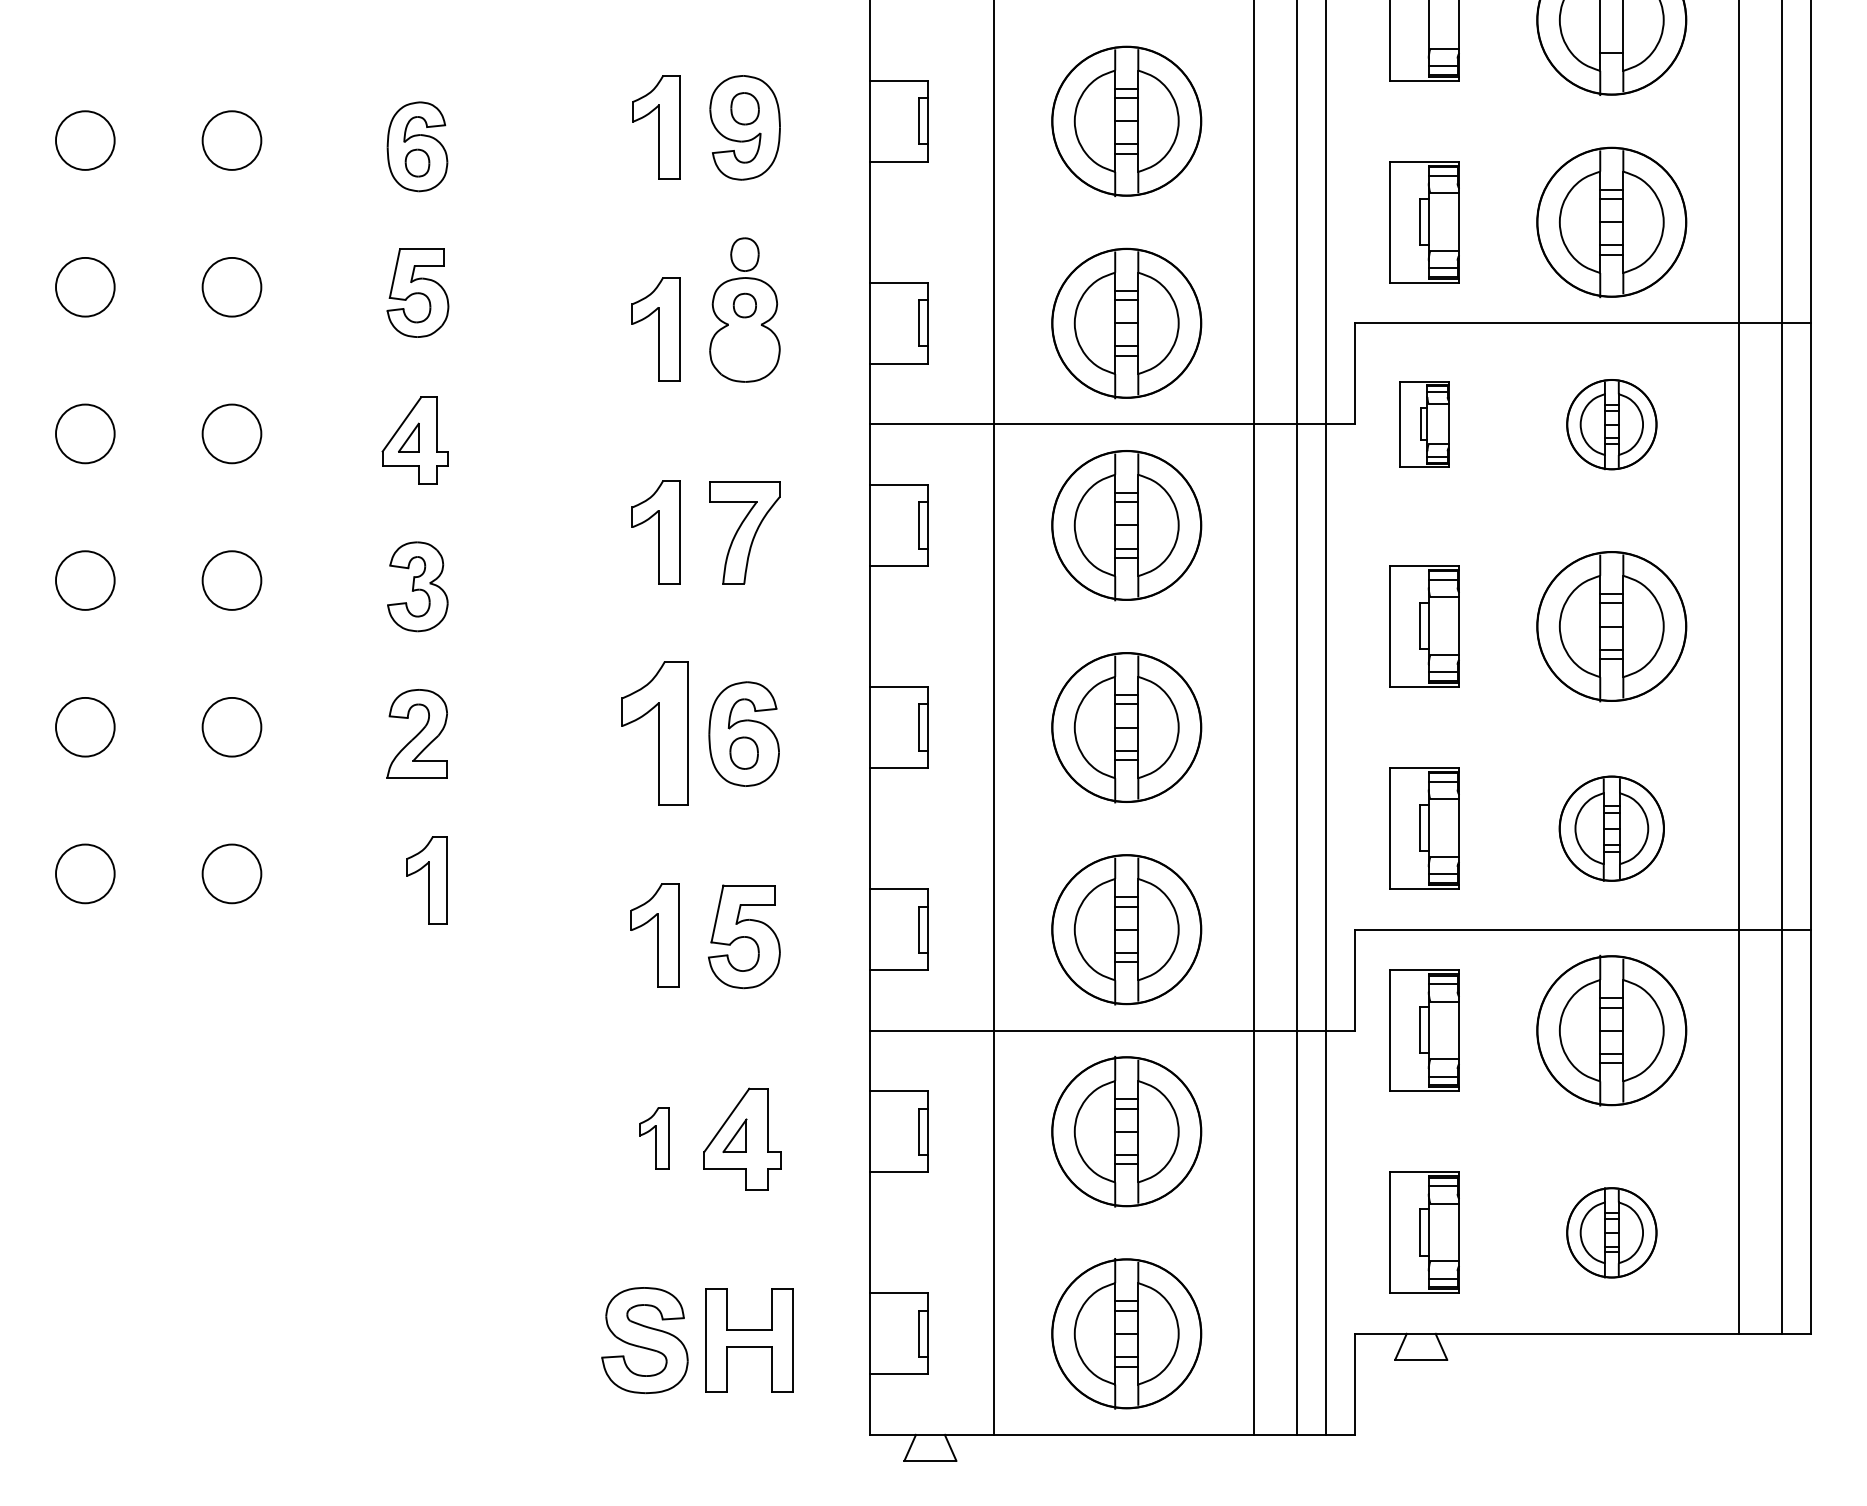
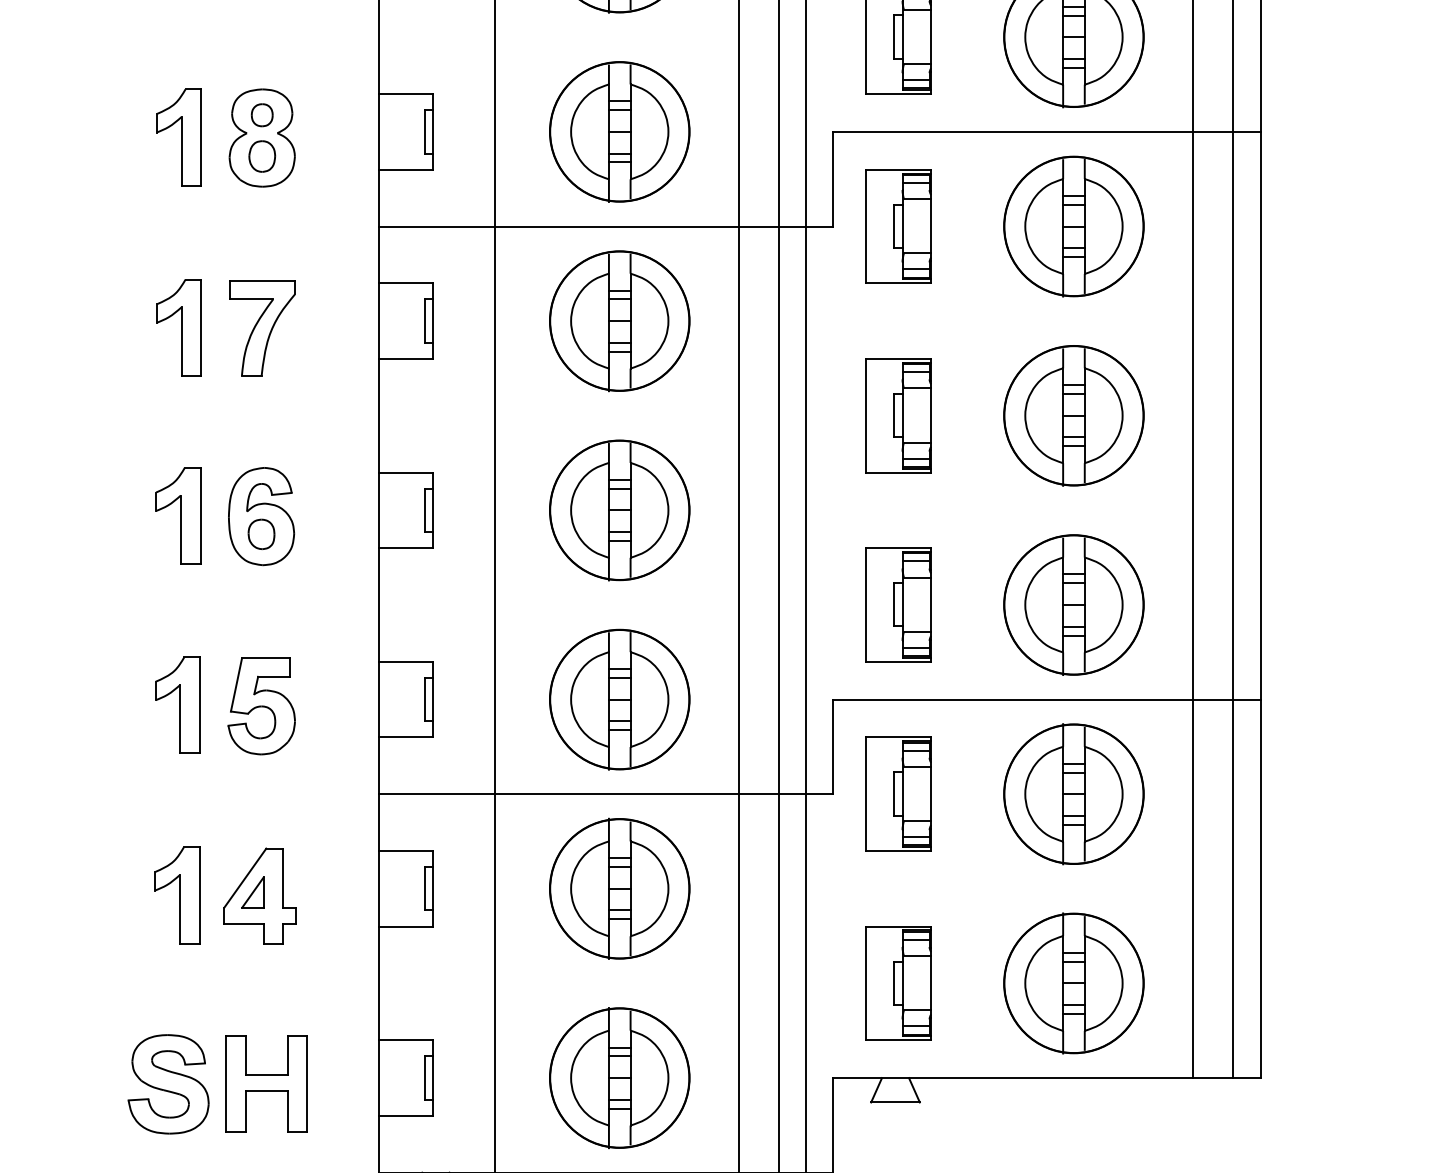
part: (744, 254) -> (261, 156), moved
part: (1424, 424) -> (898, 226), size x1.43
part: (1611, 424) -> (1073, 226), size x1.67
part: (655, 733) -> (178, 515), size x0.71
part: (1611, 828) -> (1073, 604), size x1.43
part: (654, 1138) -> (177, 895), size x1.67
part: (1611, 1232) -> (1073, 983), size x1.67

